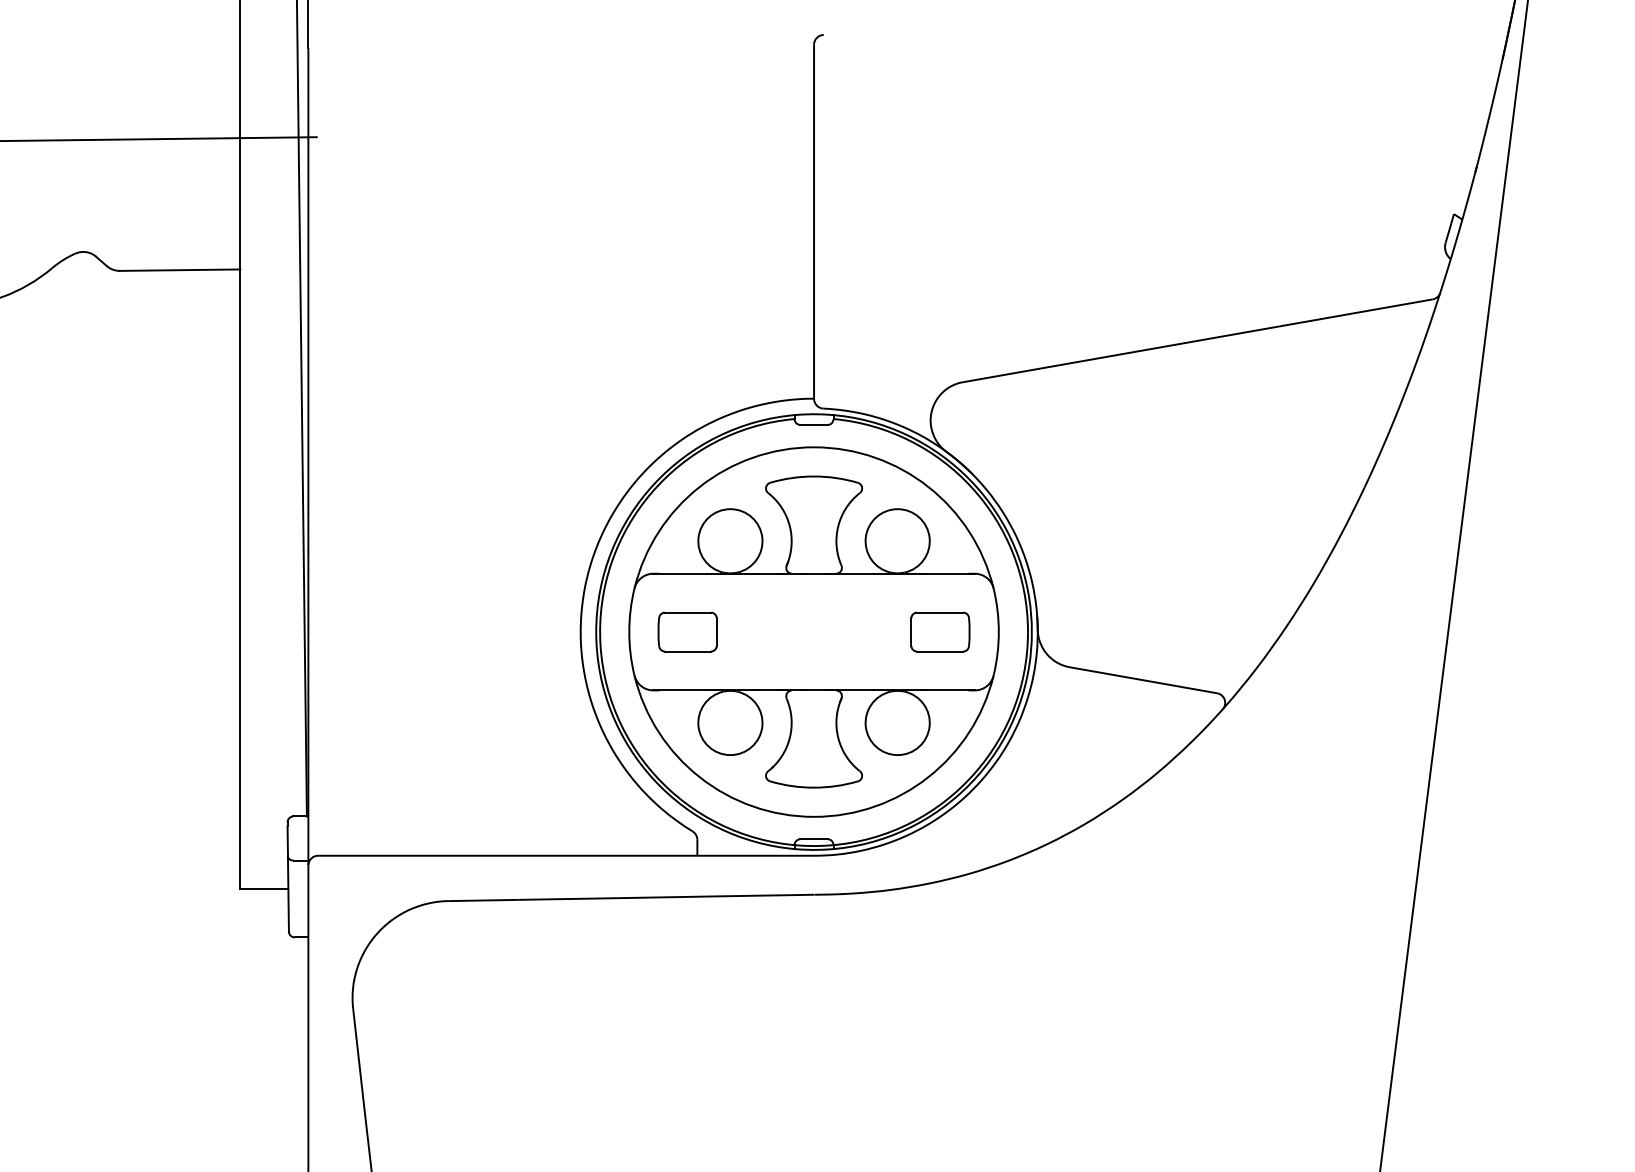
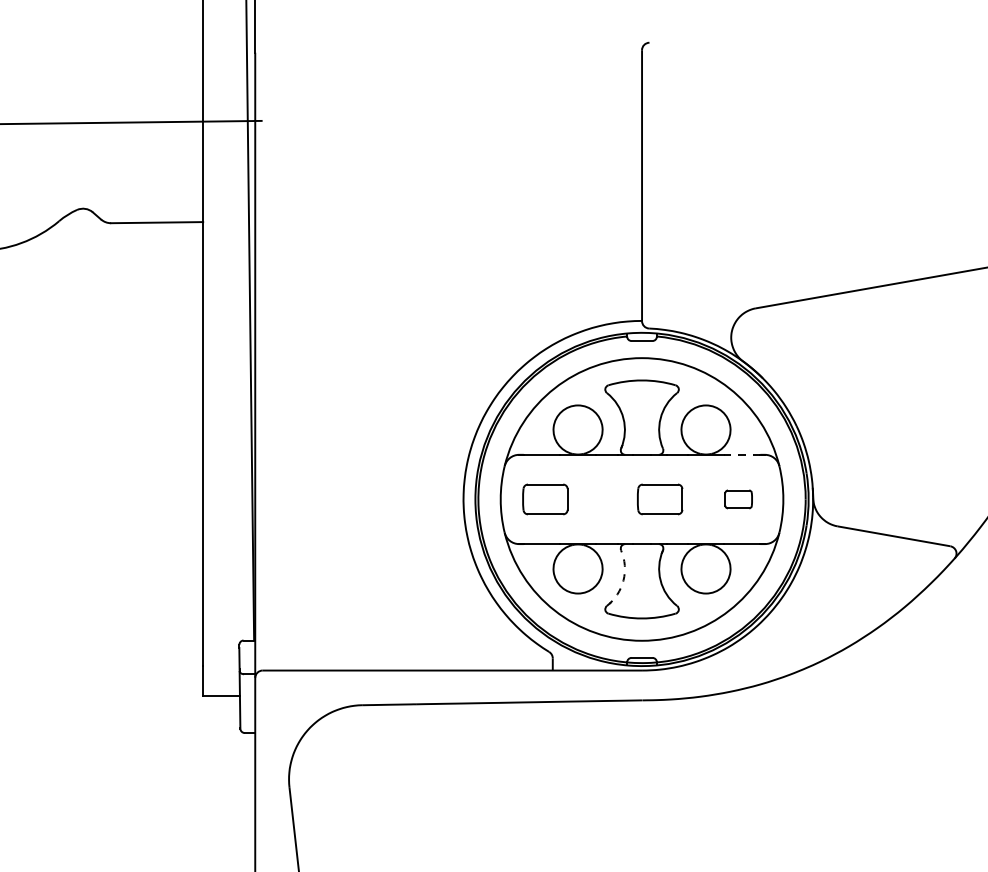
line: (945, 573) -> (742, 454), solid -> dashed
part: (837, 631) -> (659, 499), added
part: (940, 631) -> (738, 499), size x0.6
arc: (789, 738) -> (623, 580), solid -> dashed

